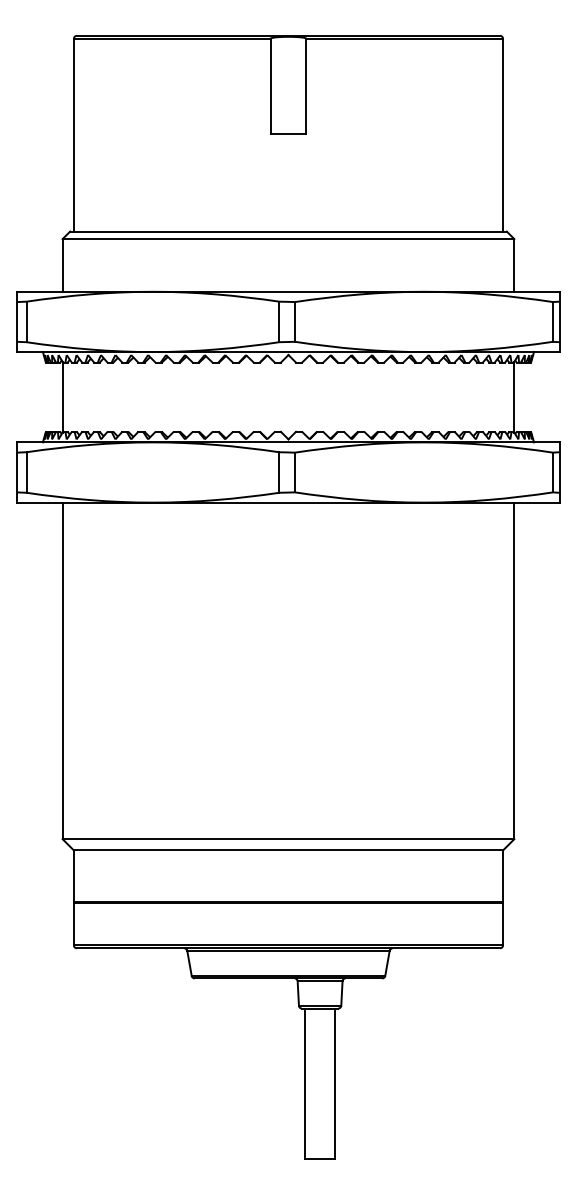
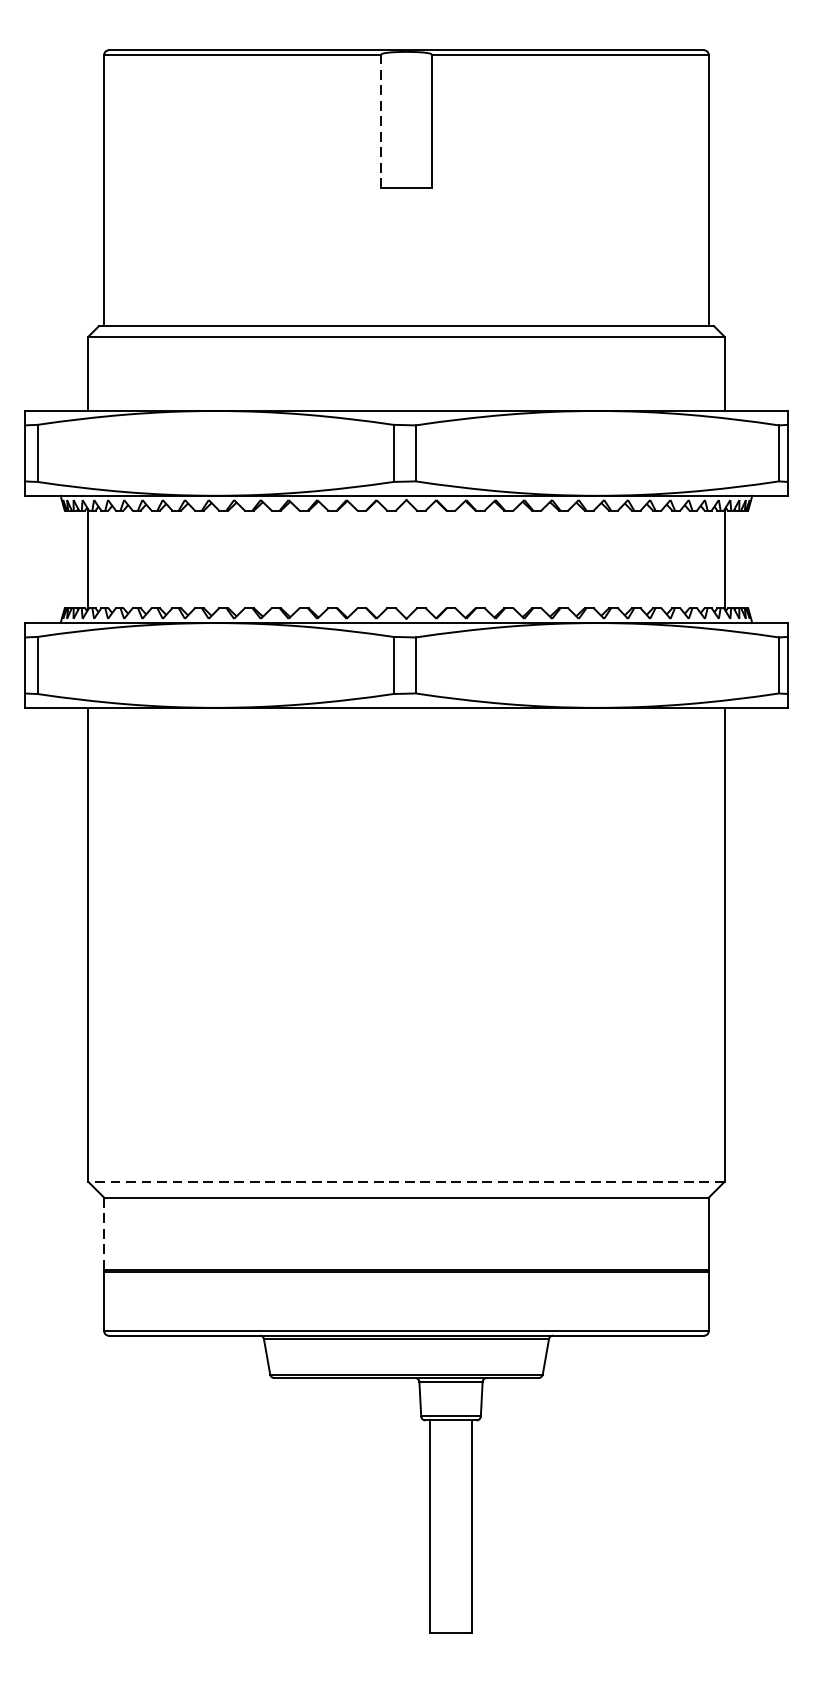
line: (270, 85) -> (381, 120), solid -> dashed
line: (288, 839) -> (406, 1182), solid -> dashed
line: (73, 876) -> (103, 1234), solid -> dashed

